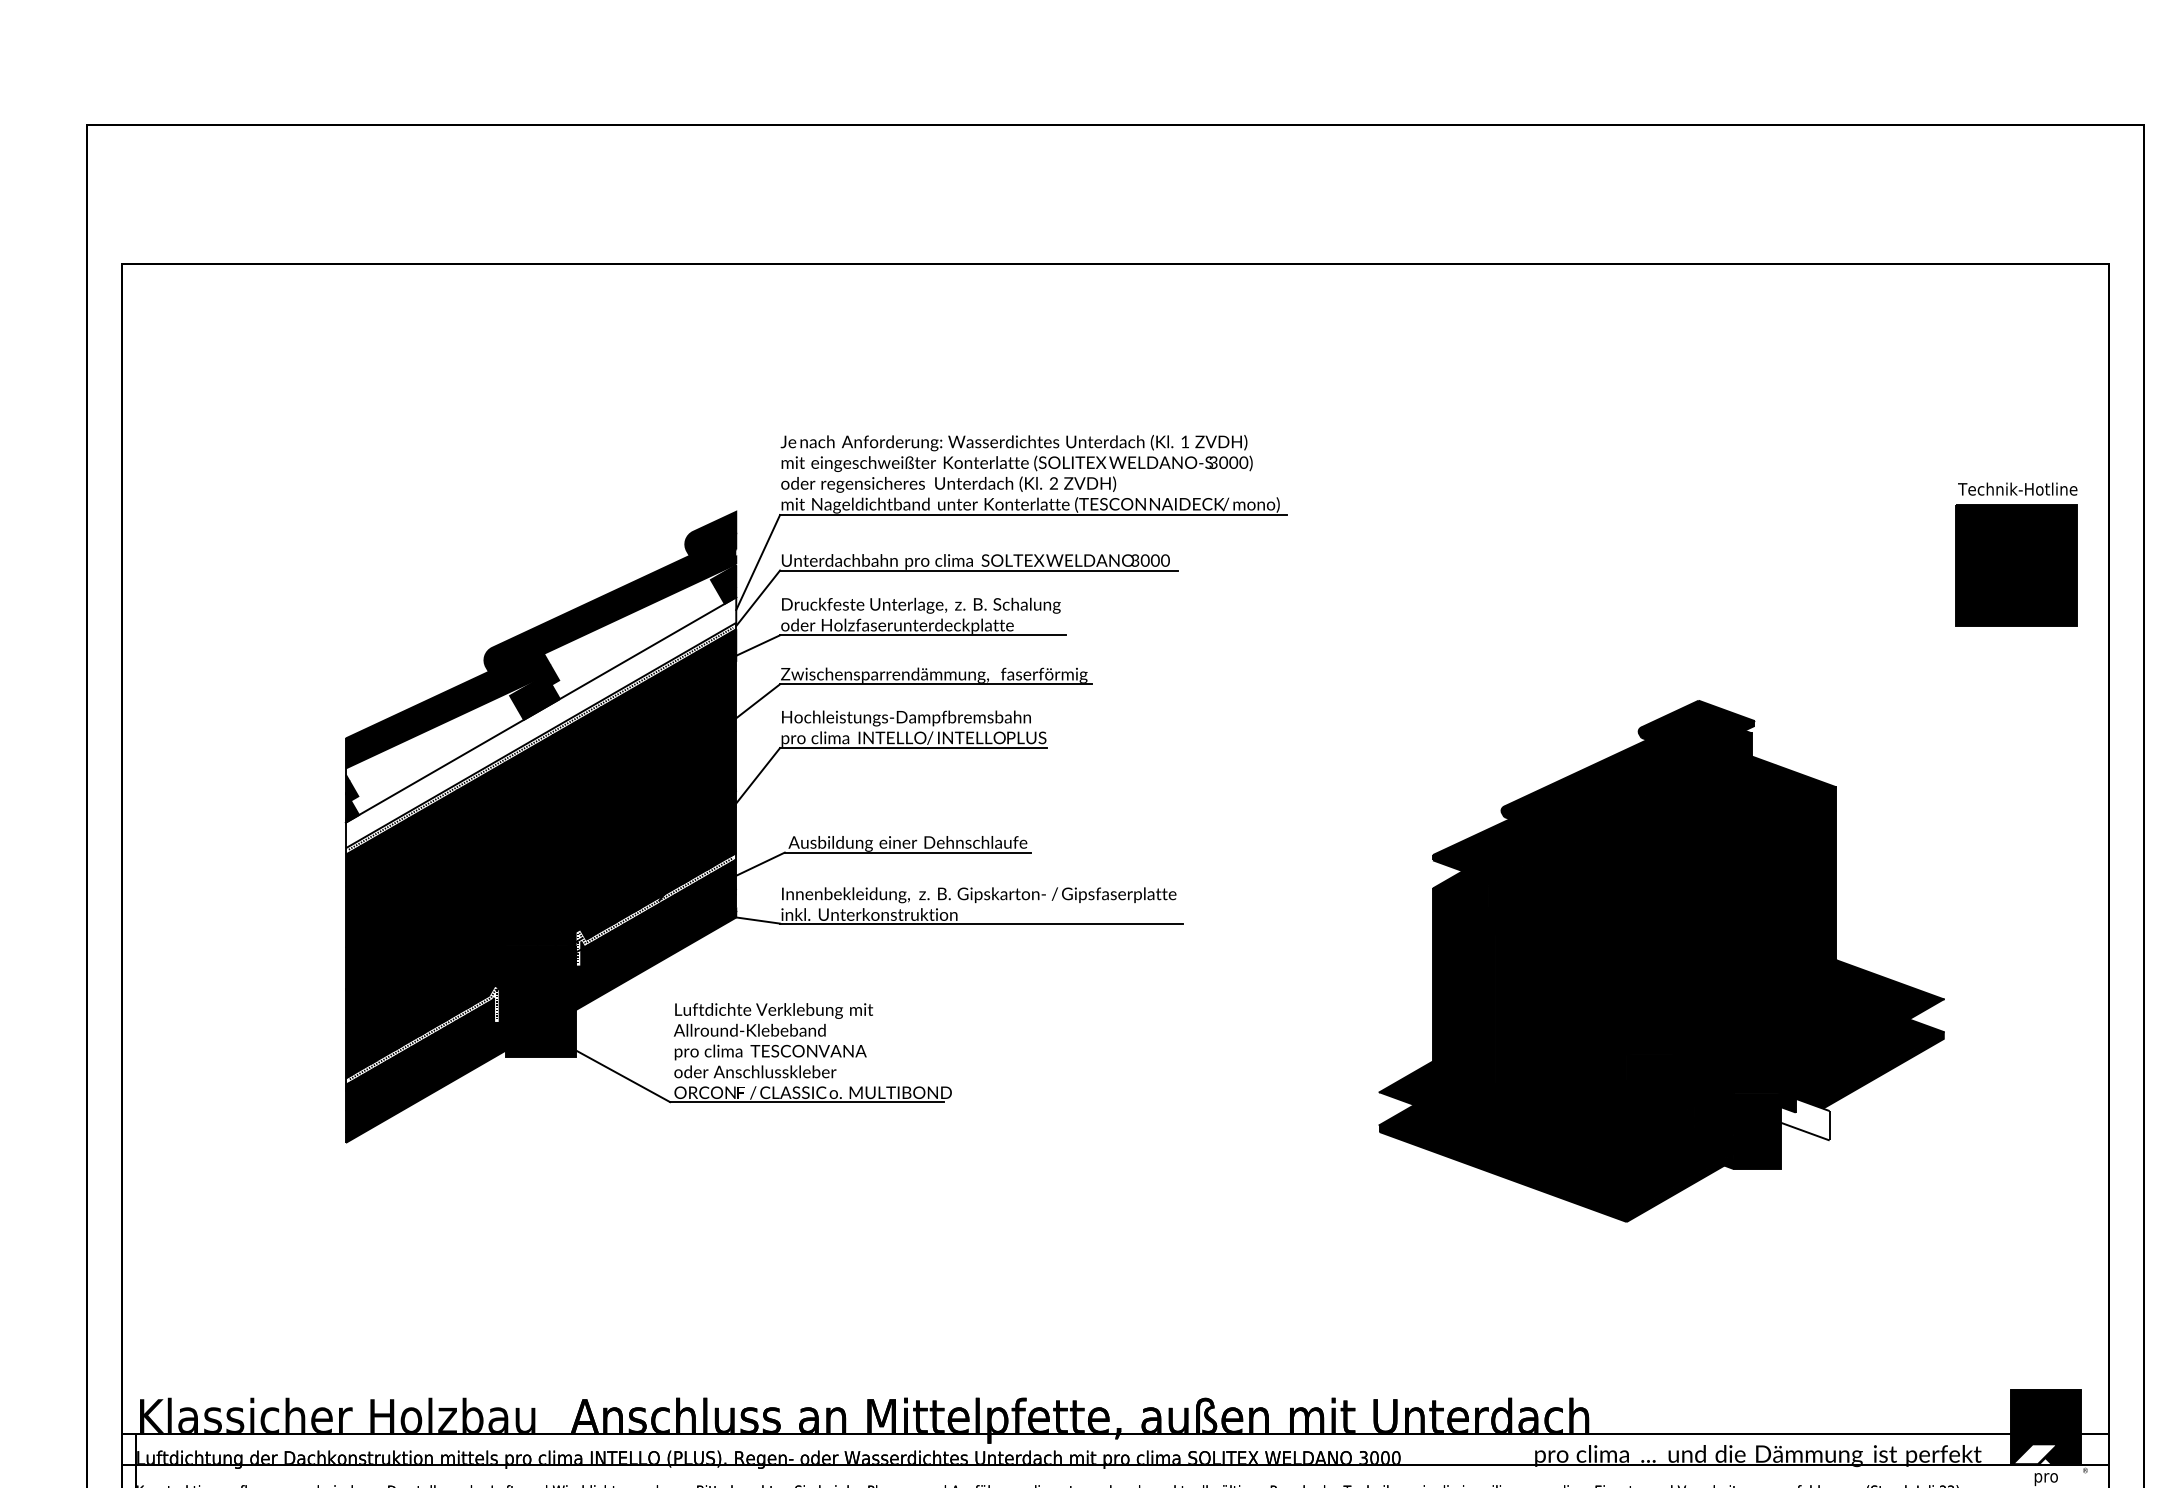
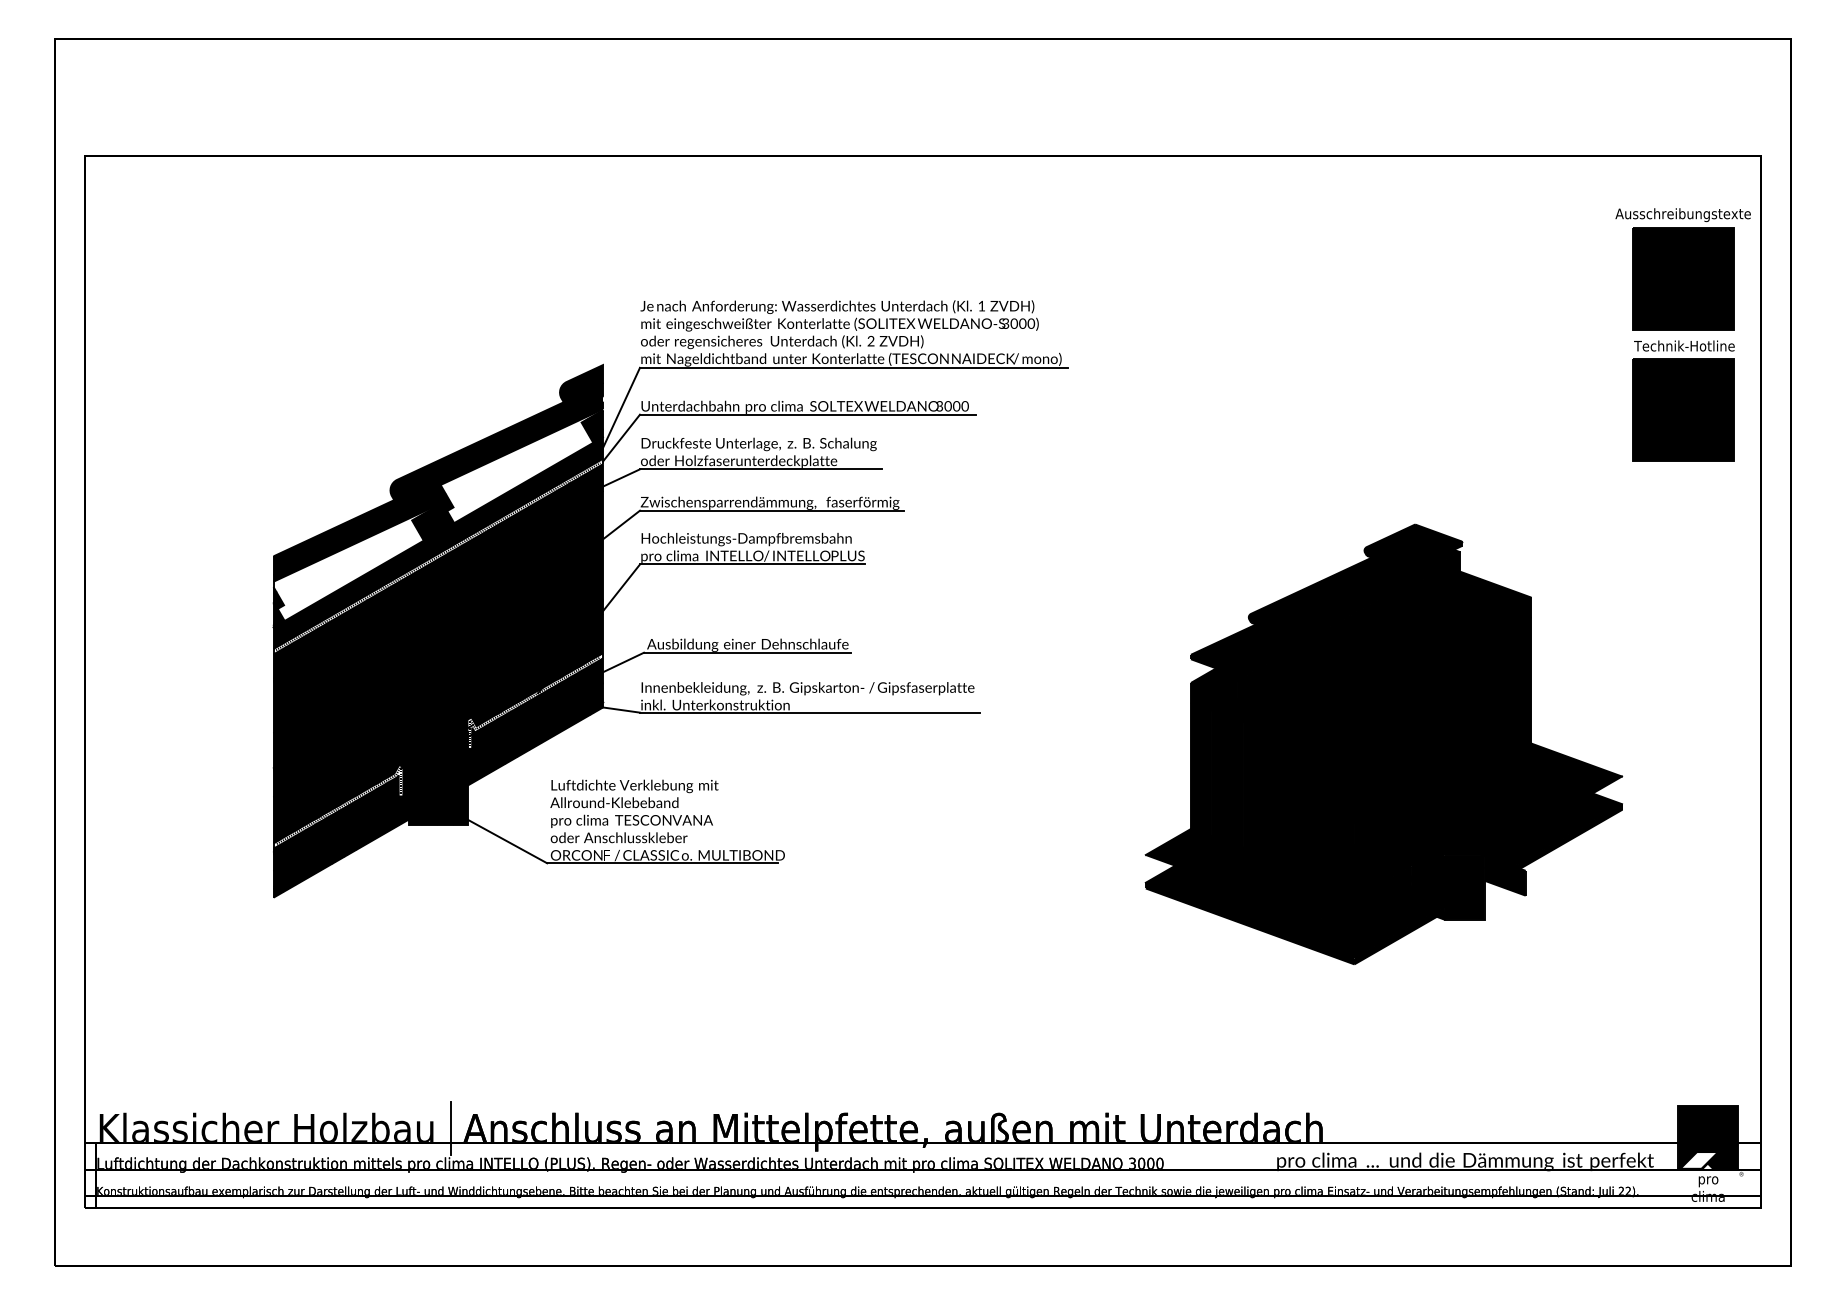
part: (2015, 398) -> (1682, 269), added
fill: (541, 723) -> (438, 543), added
fill: (1804, 1118) -> (1504, 877), added
line: (556, 1416) -> (451, 1128), added

